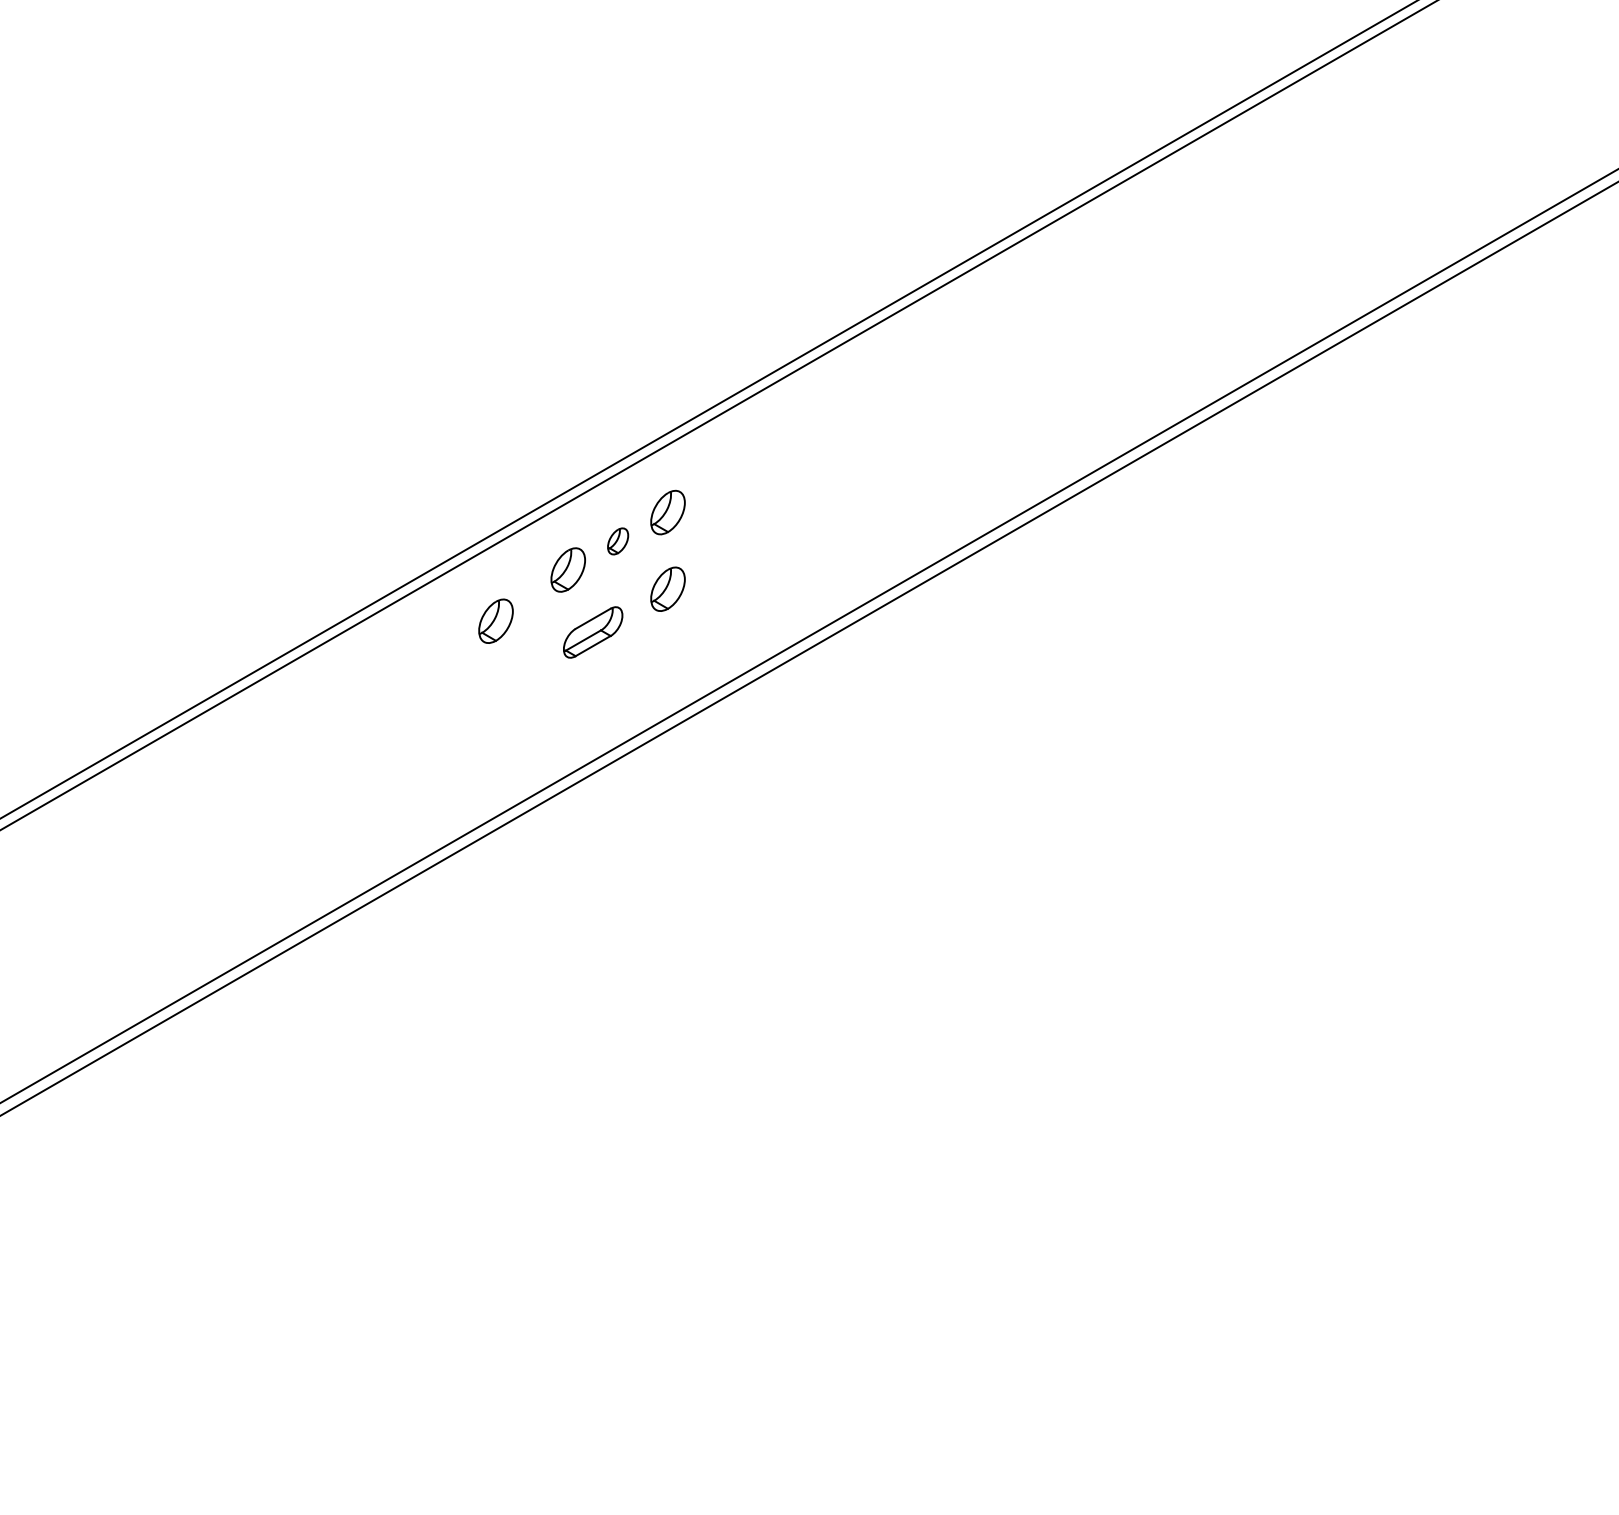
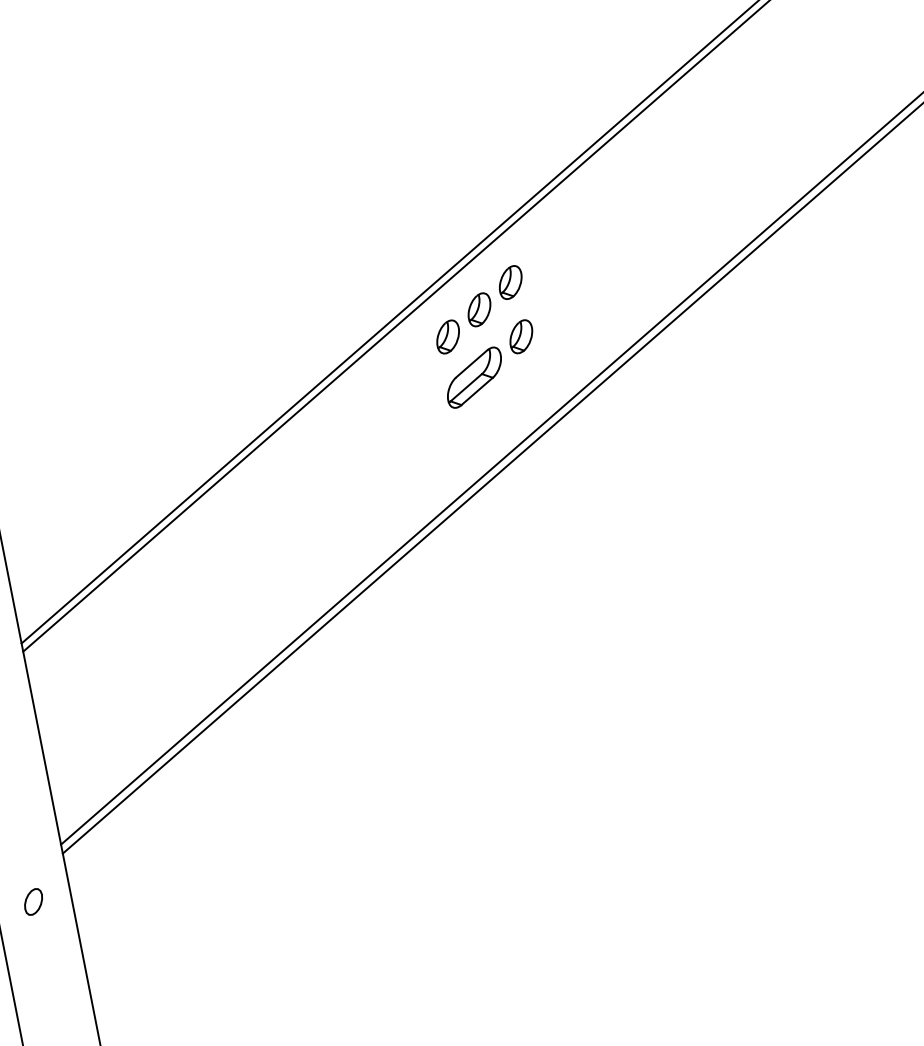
part: (617, 541) -> (479, 310), size x1.67
part: (495, 620) -> (403, 382), removed
part: (592, 632) -> (473, 377), size x1.43

